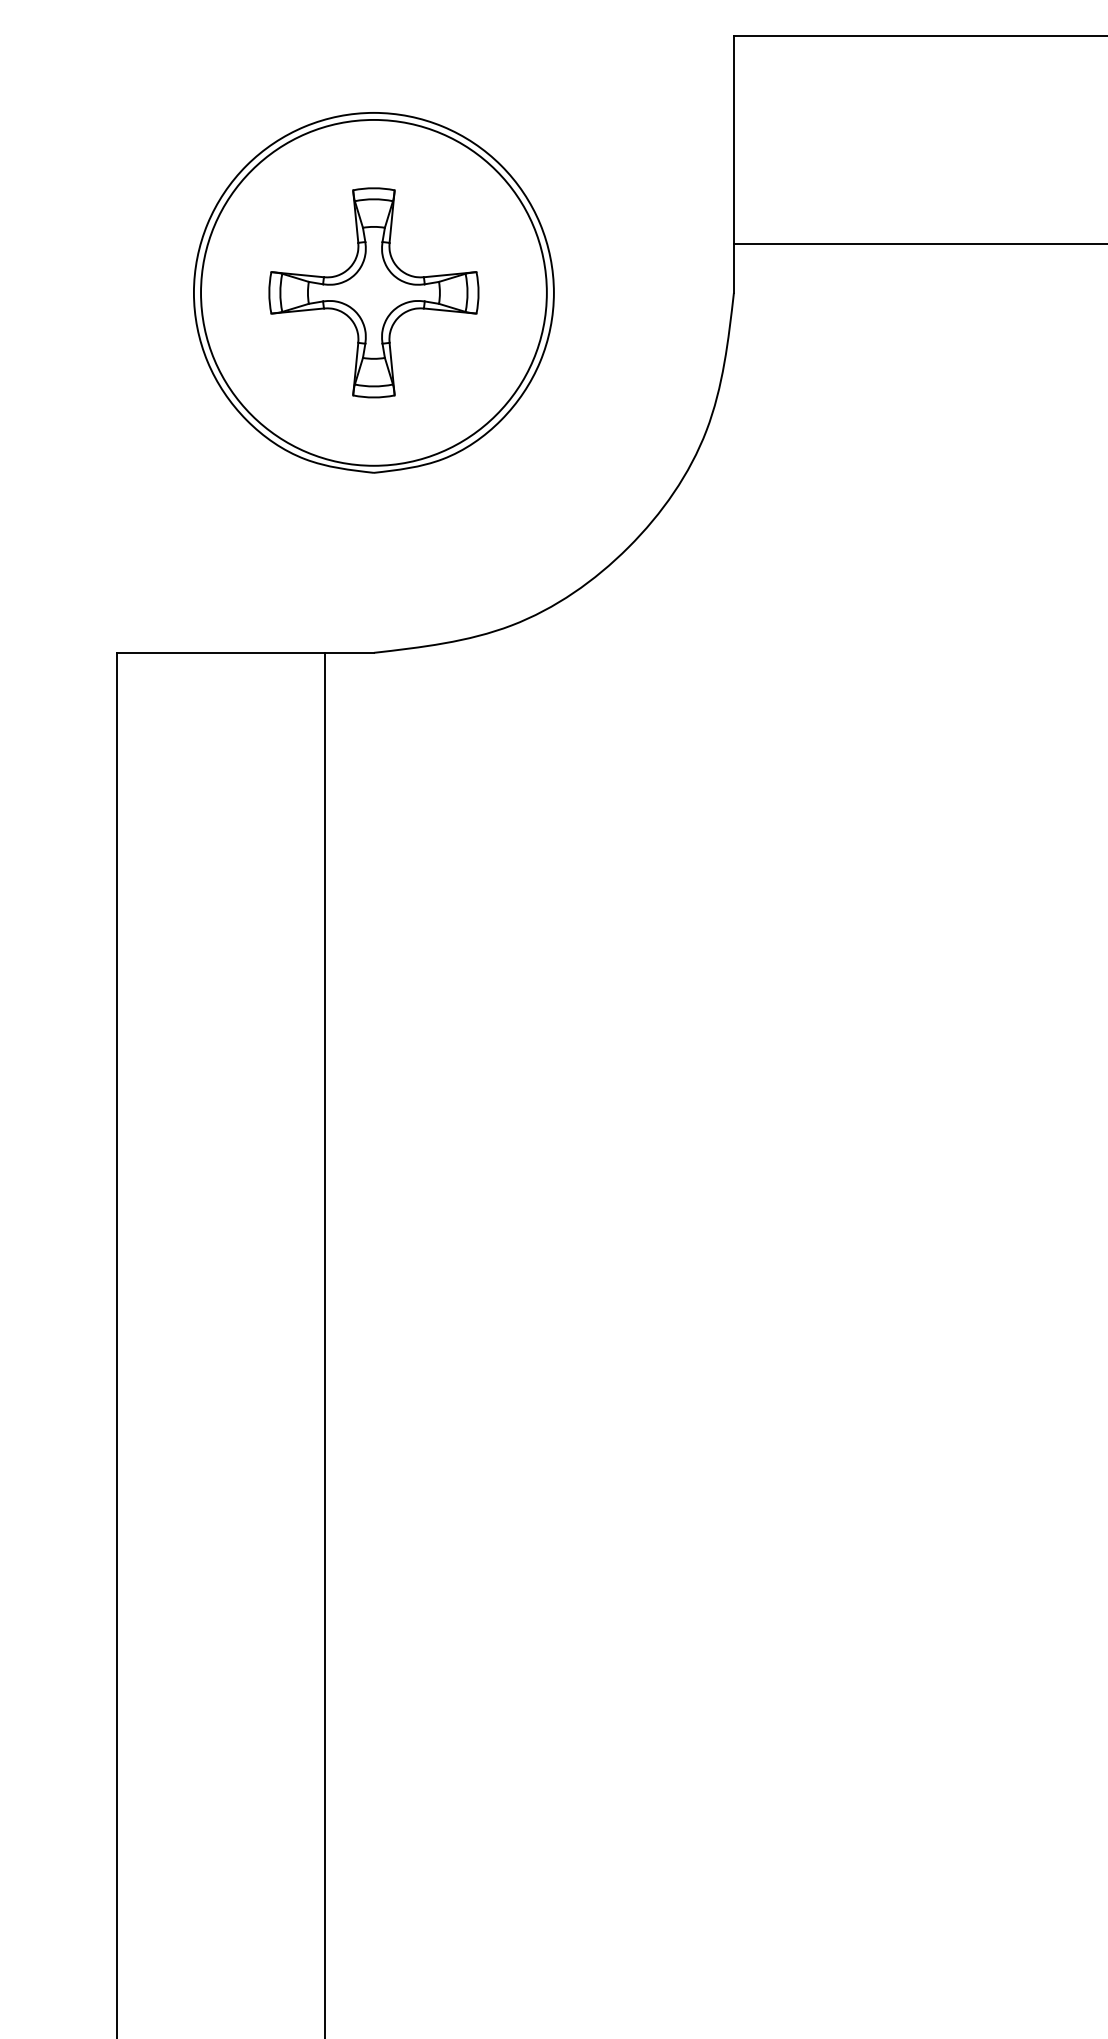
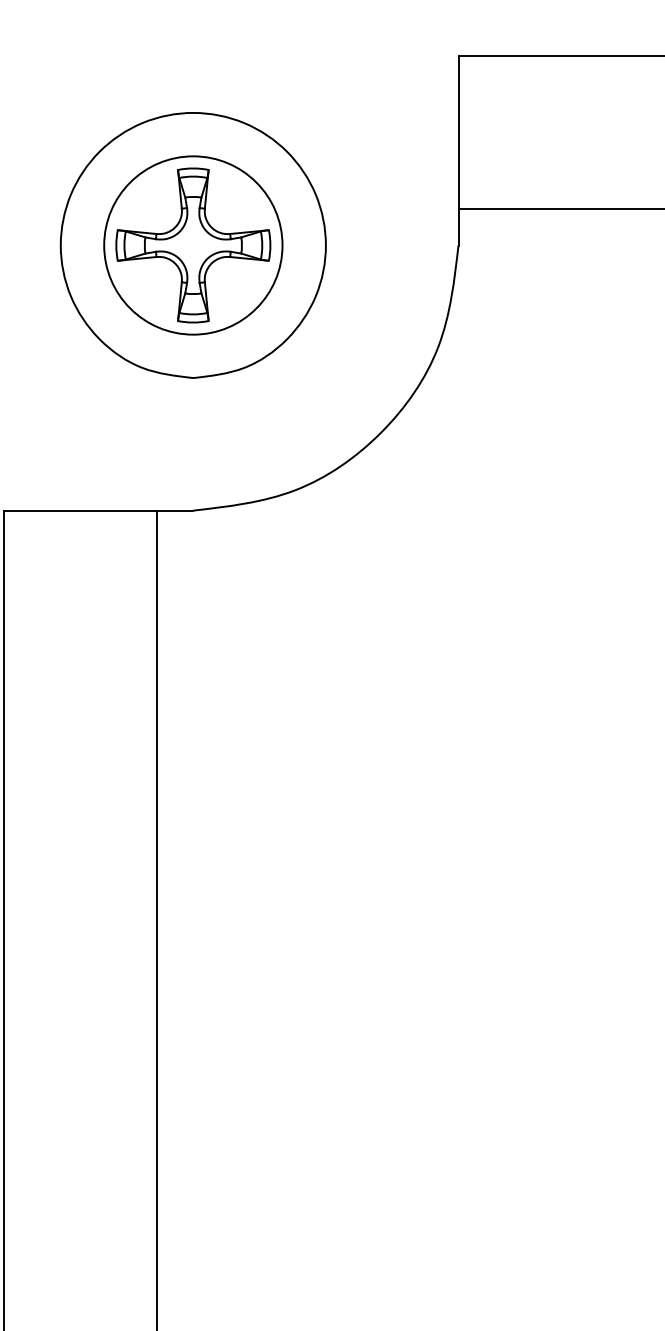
circle: (373, 292) -> (193, 245), size x0.7

